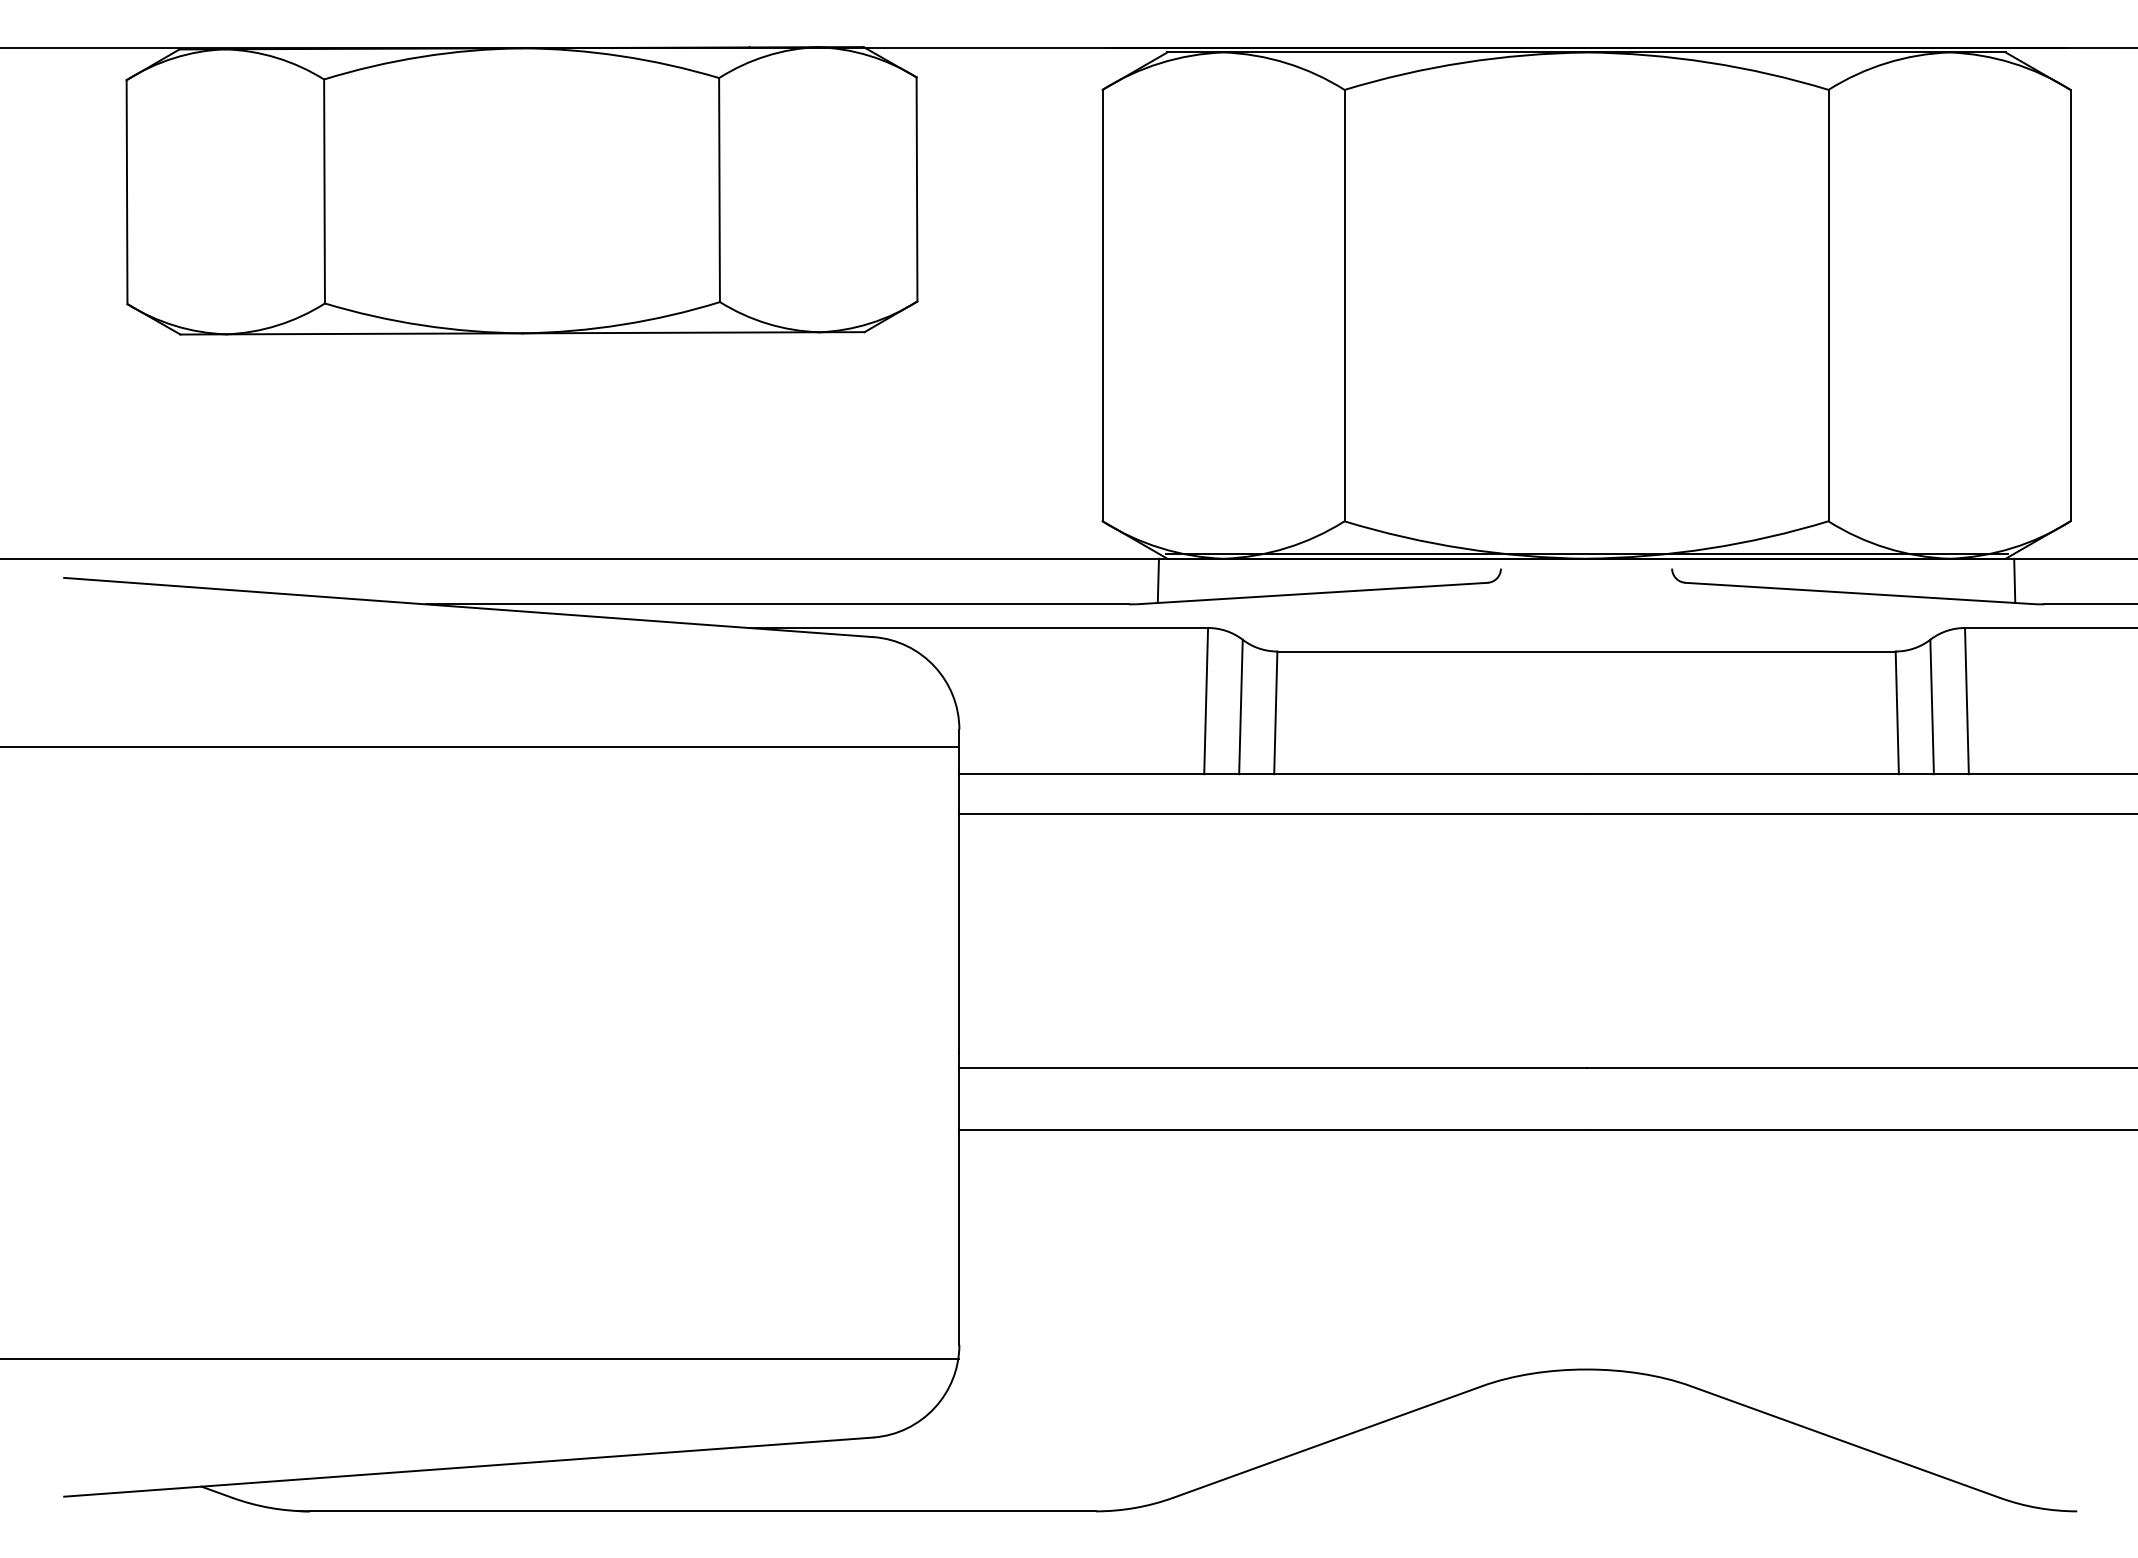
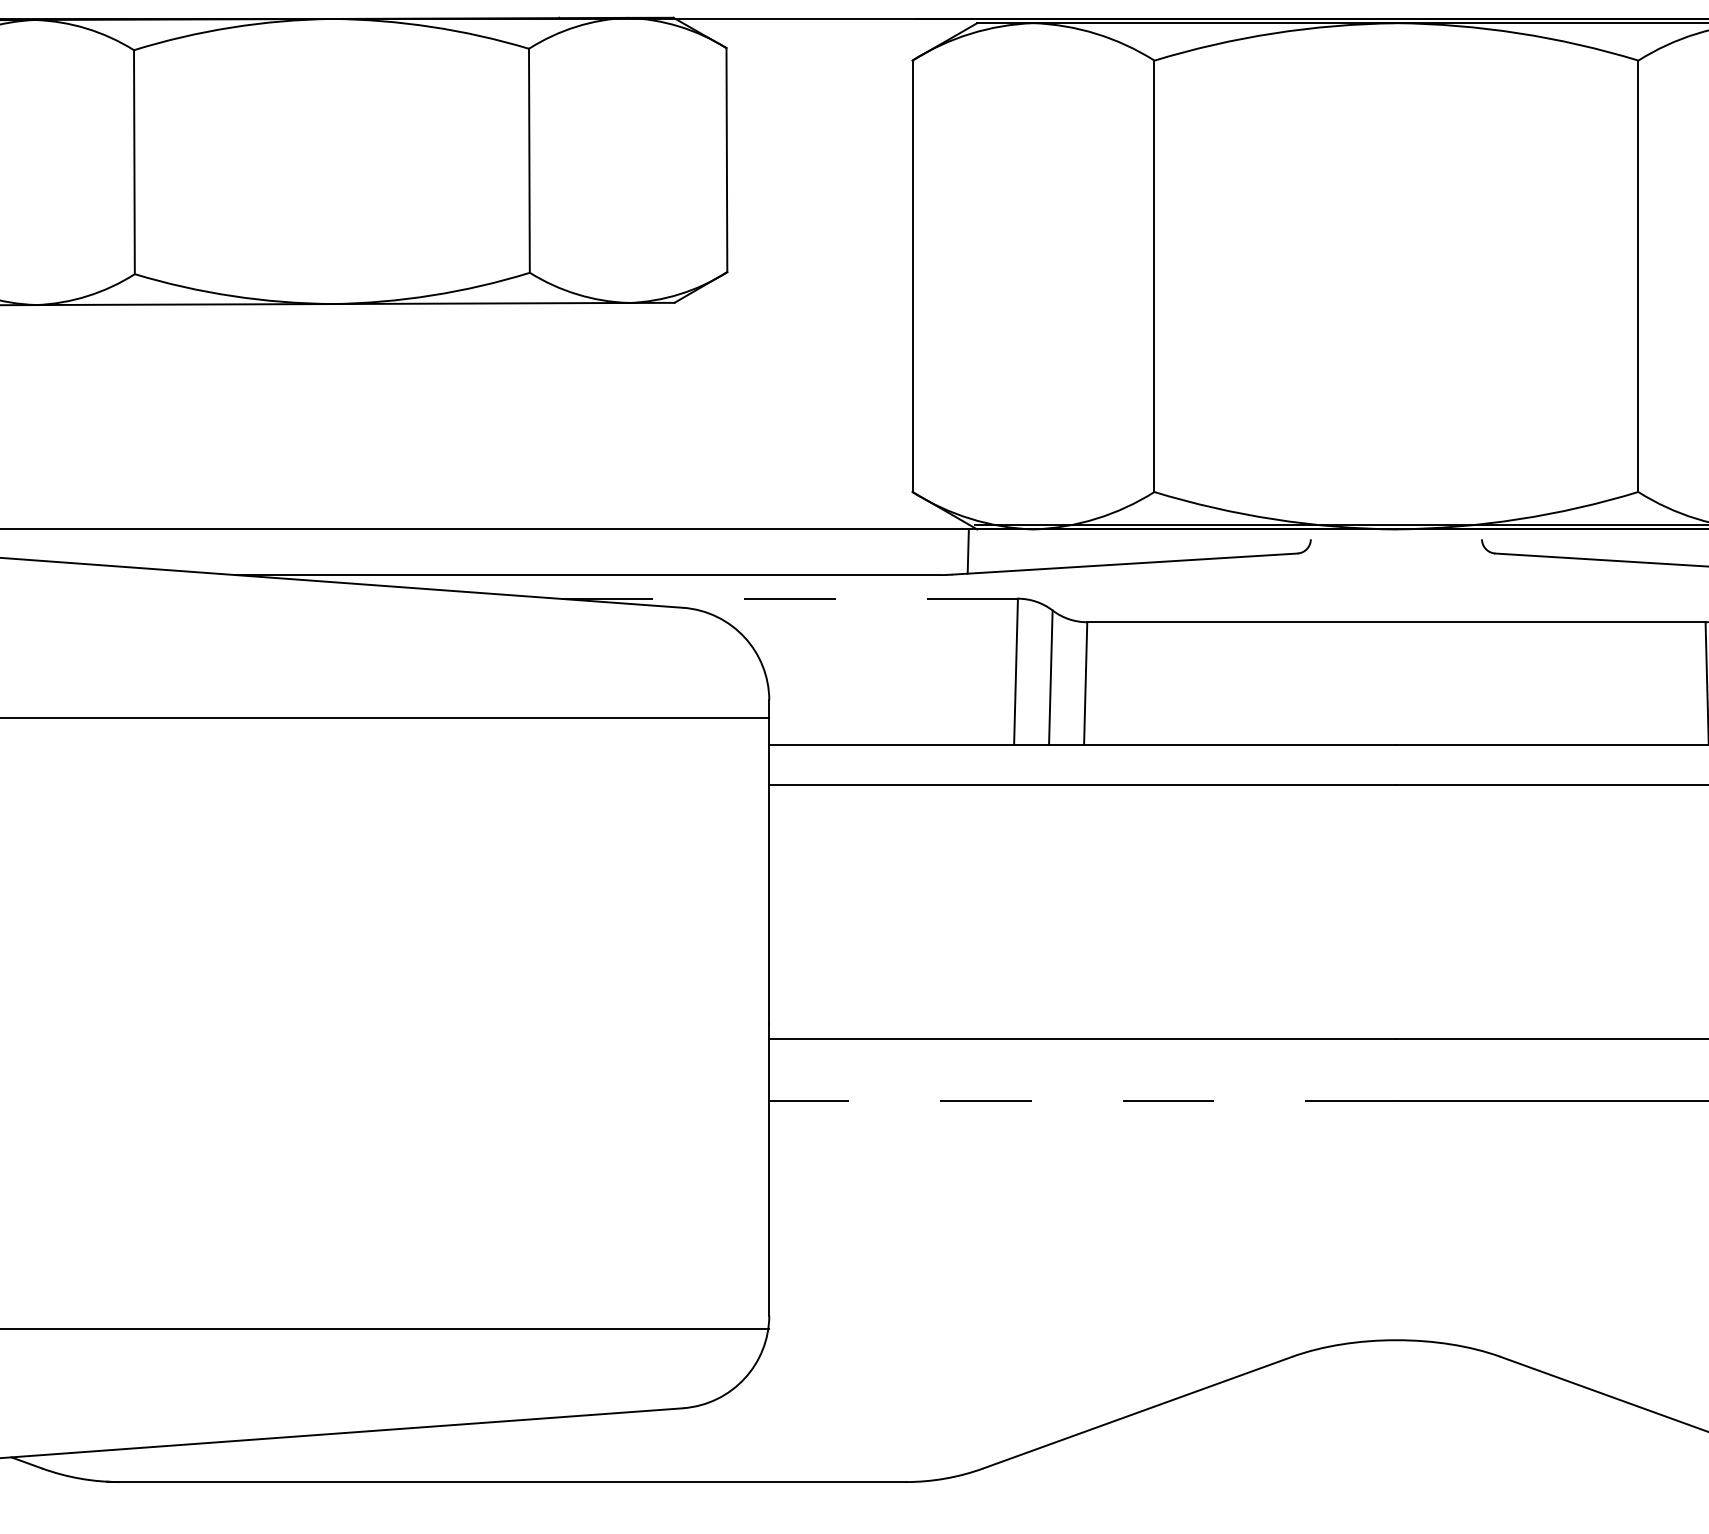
line: (978, 627) -> (788, 598), solid -> dashed
line: (1272, 1130) -> (1082, 1101), solid -> dashed

